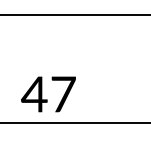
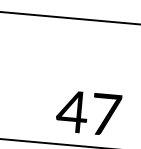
text: (48, 94) -> (88, 113), moved

